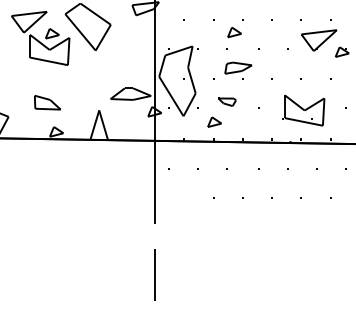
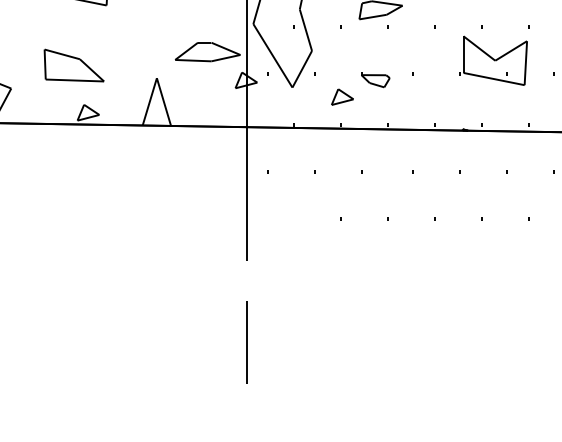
part: (227, 101) -> (376, 79), moved
part: (47, 102) -> (73, 65), size x1.43
part: (303, 110) -> (493, 60), moved

